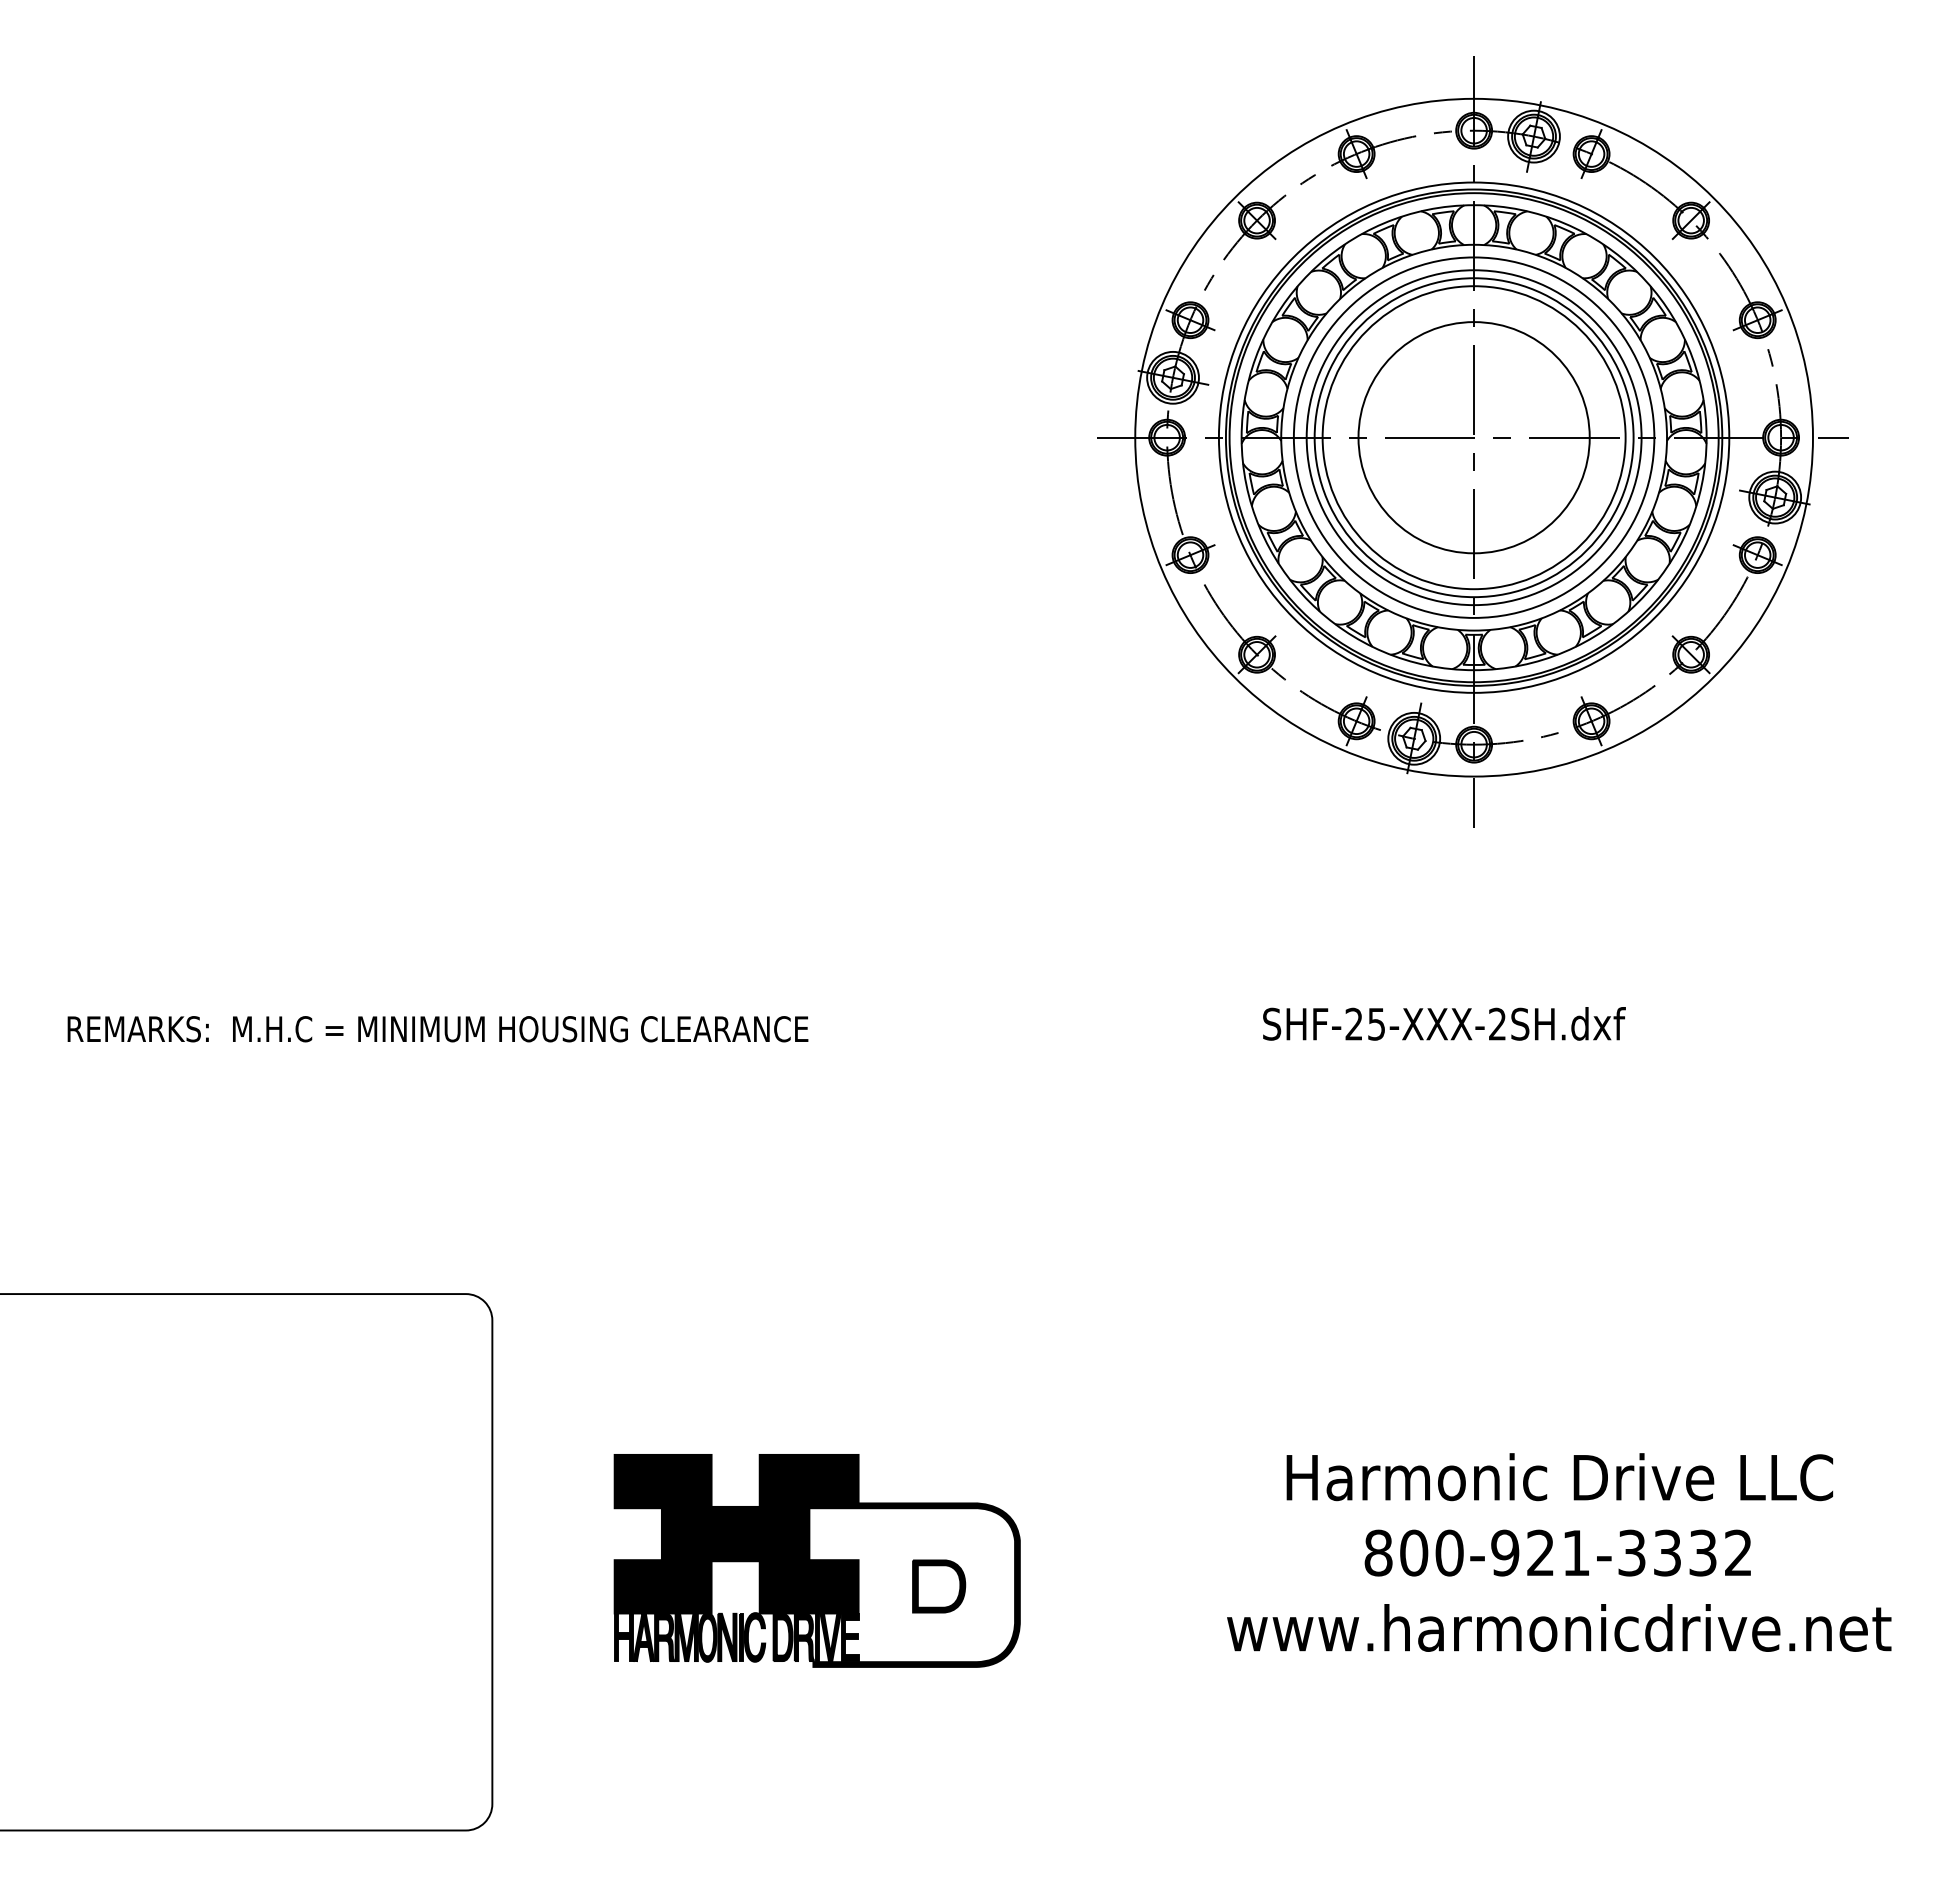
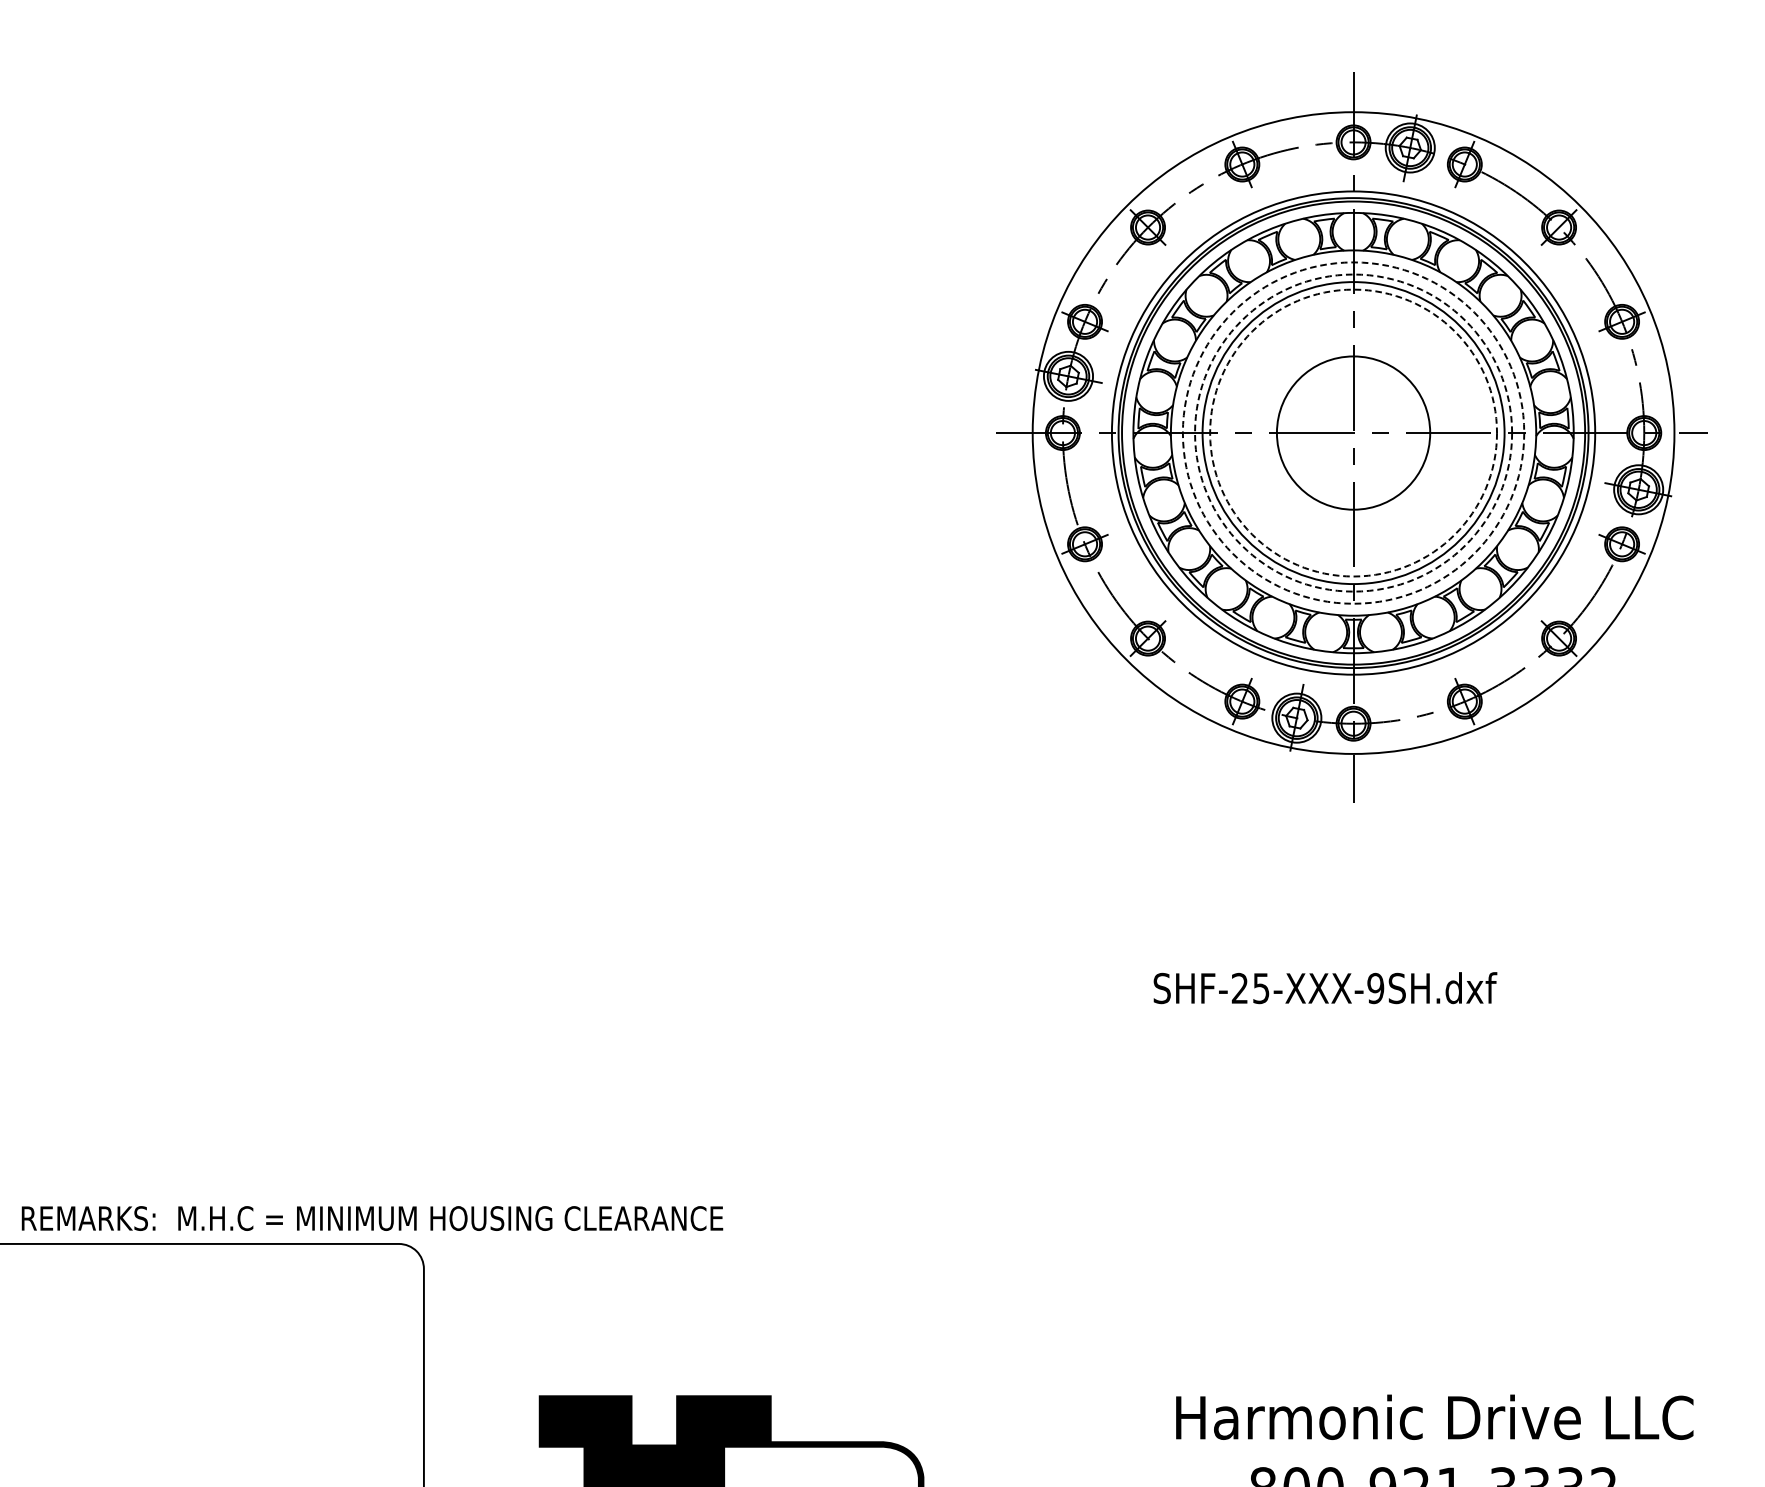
circle: (1473, 437) -> (1352, 432), size x0.7
circle: (1473, 437) -> (1352, 432), solid -> dashed
circle: (1473, 437) -> (1352, 432), solid -> dashed
circle: (1473, 437) -> (1352, 432), solid -> dashed
text: (1497, 1023) -> (1375, 987), SHF-25-XXX-2SH.dxf -> SHF-25-XXX-9SH.dxf
text: (437, 1029) -> (371, 1218), moved

